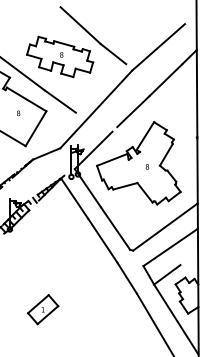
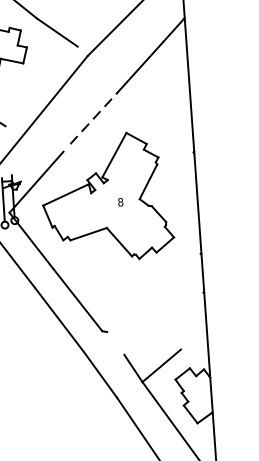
line: (133, 111) -> (93, 118), solid -> dashed
line: (165, 226) -> (154, 291), removed
line: (170, 247) -> (163, 323), removed

